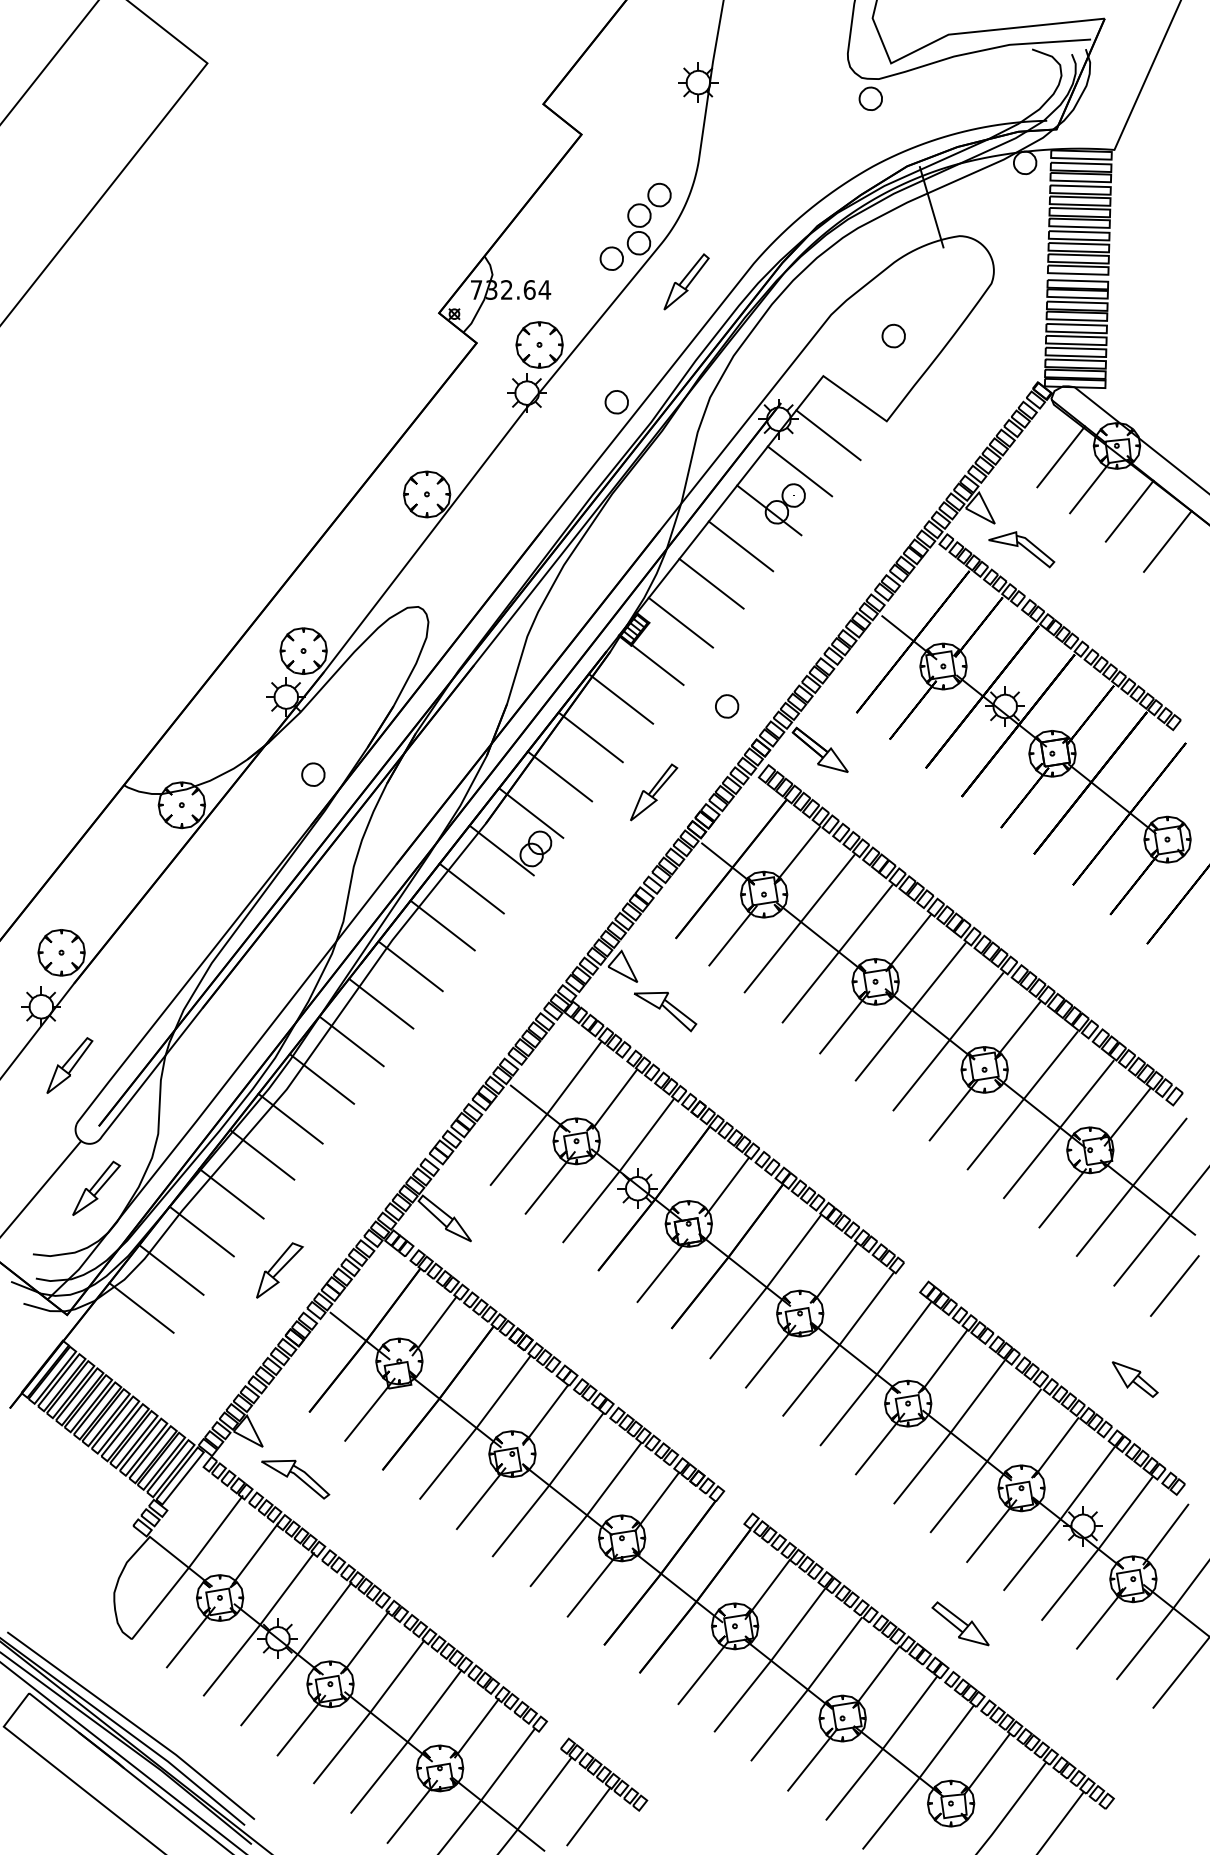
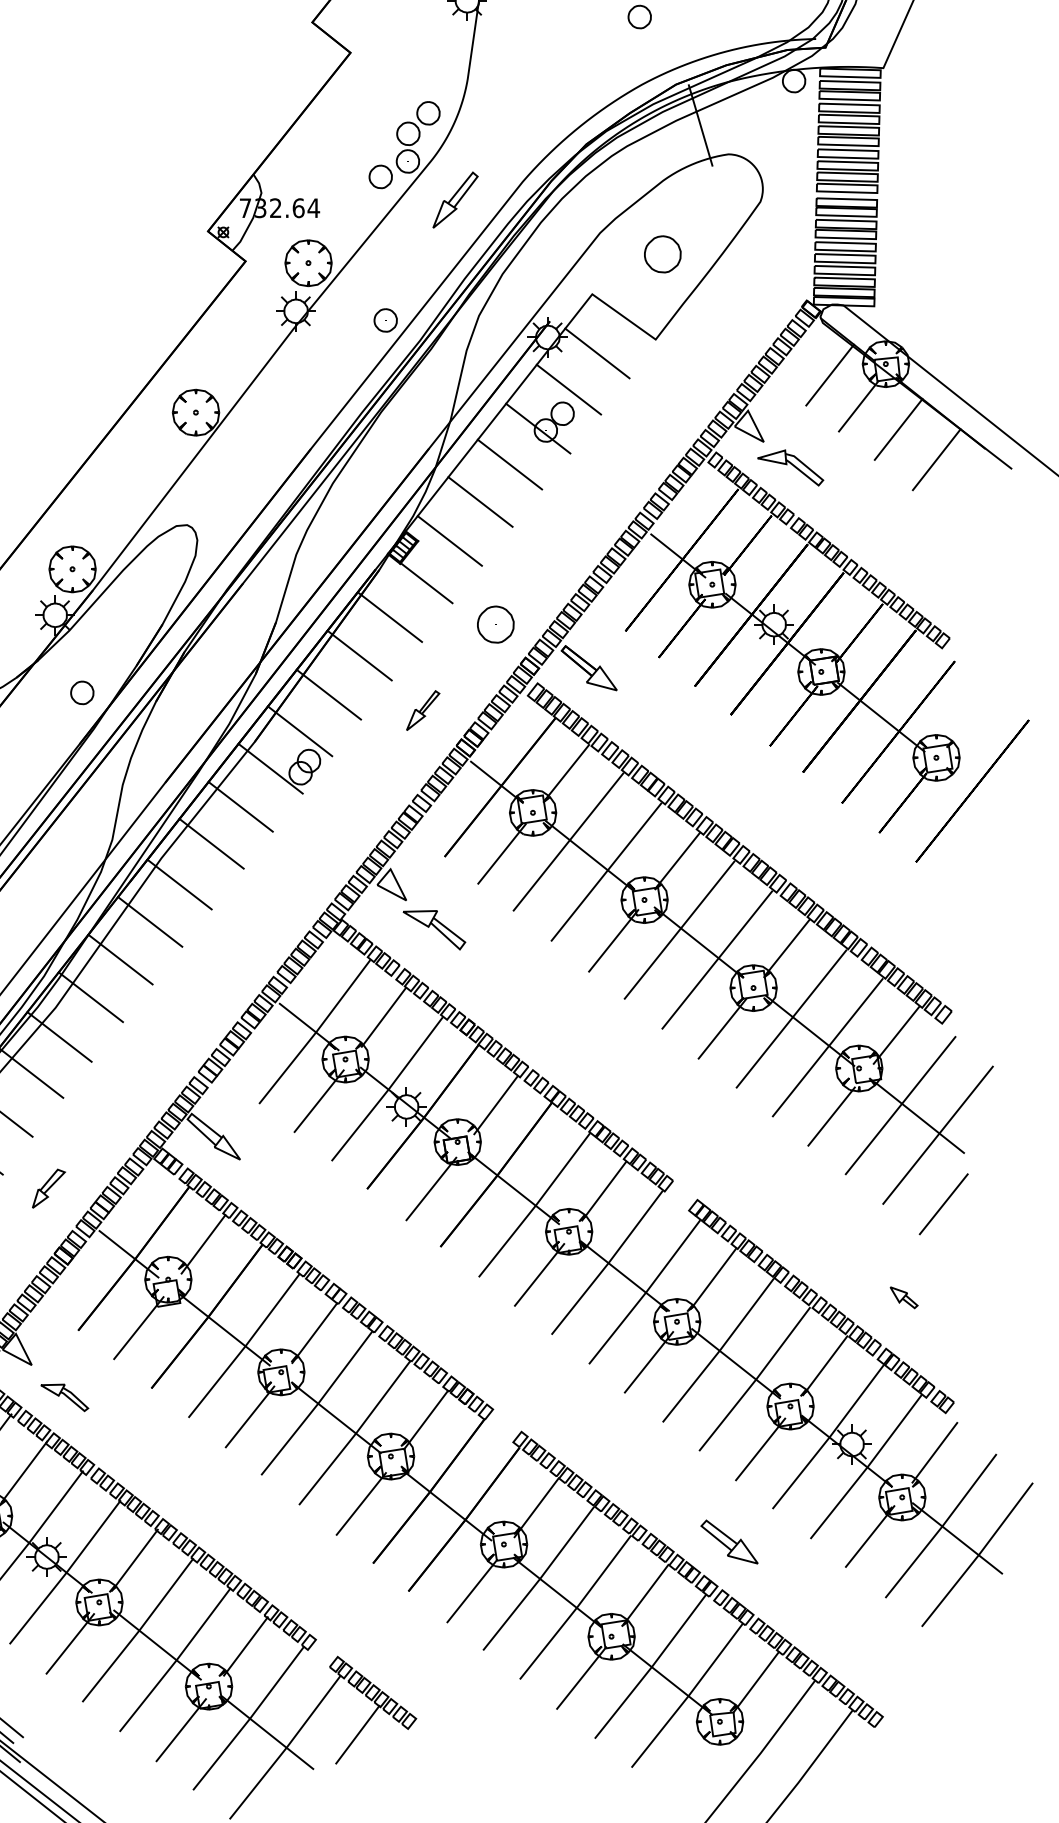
part: (893, 335) -> (662, 253), size x1.6
part: (727, 706) -> (496, 624), size x1.6
part: (654, 792) -> (423, 710), size x0.7
part: (279, 1270) -> (48, 1188), size x0.7
part: (1134, 1379) -> (903, 1297), size x0.6
part: (295, 1479) -> (64, 1397), size x0.7

